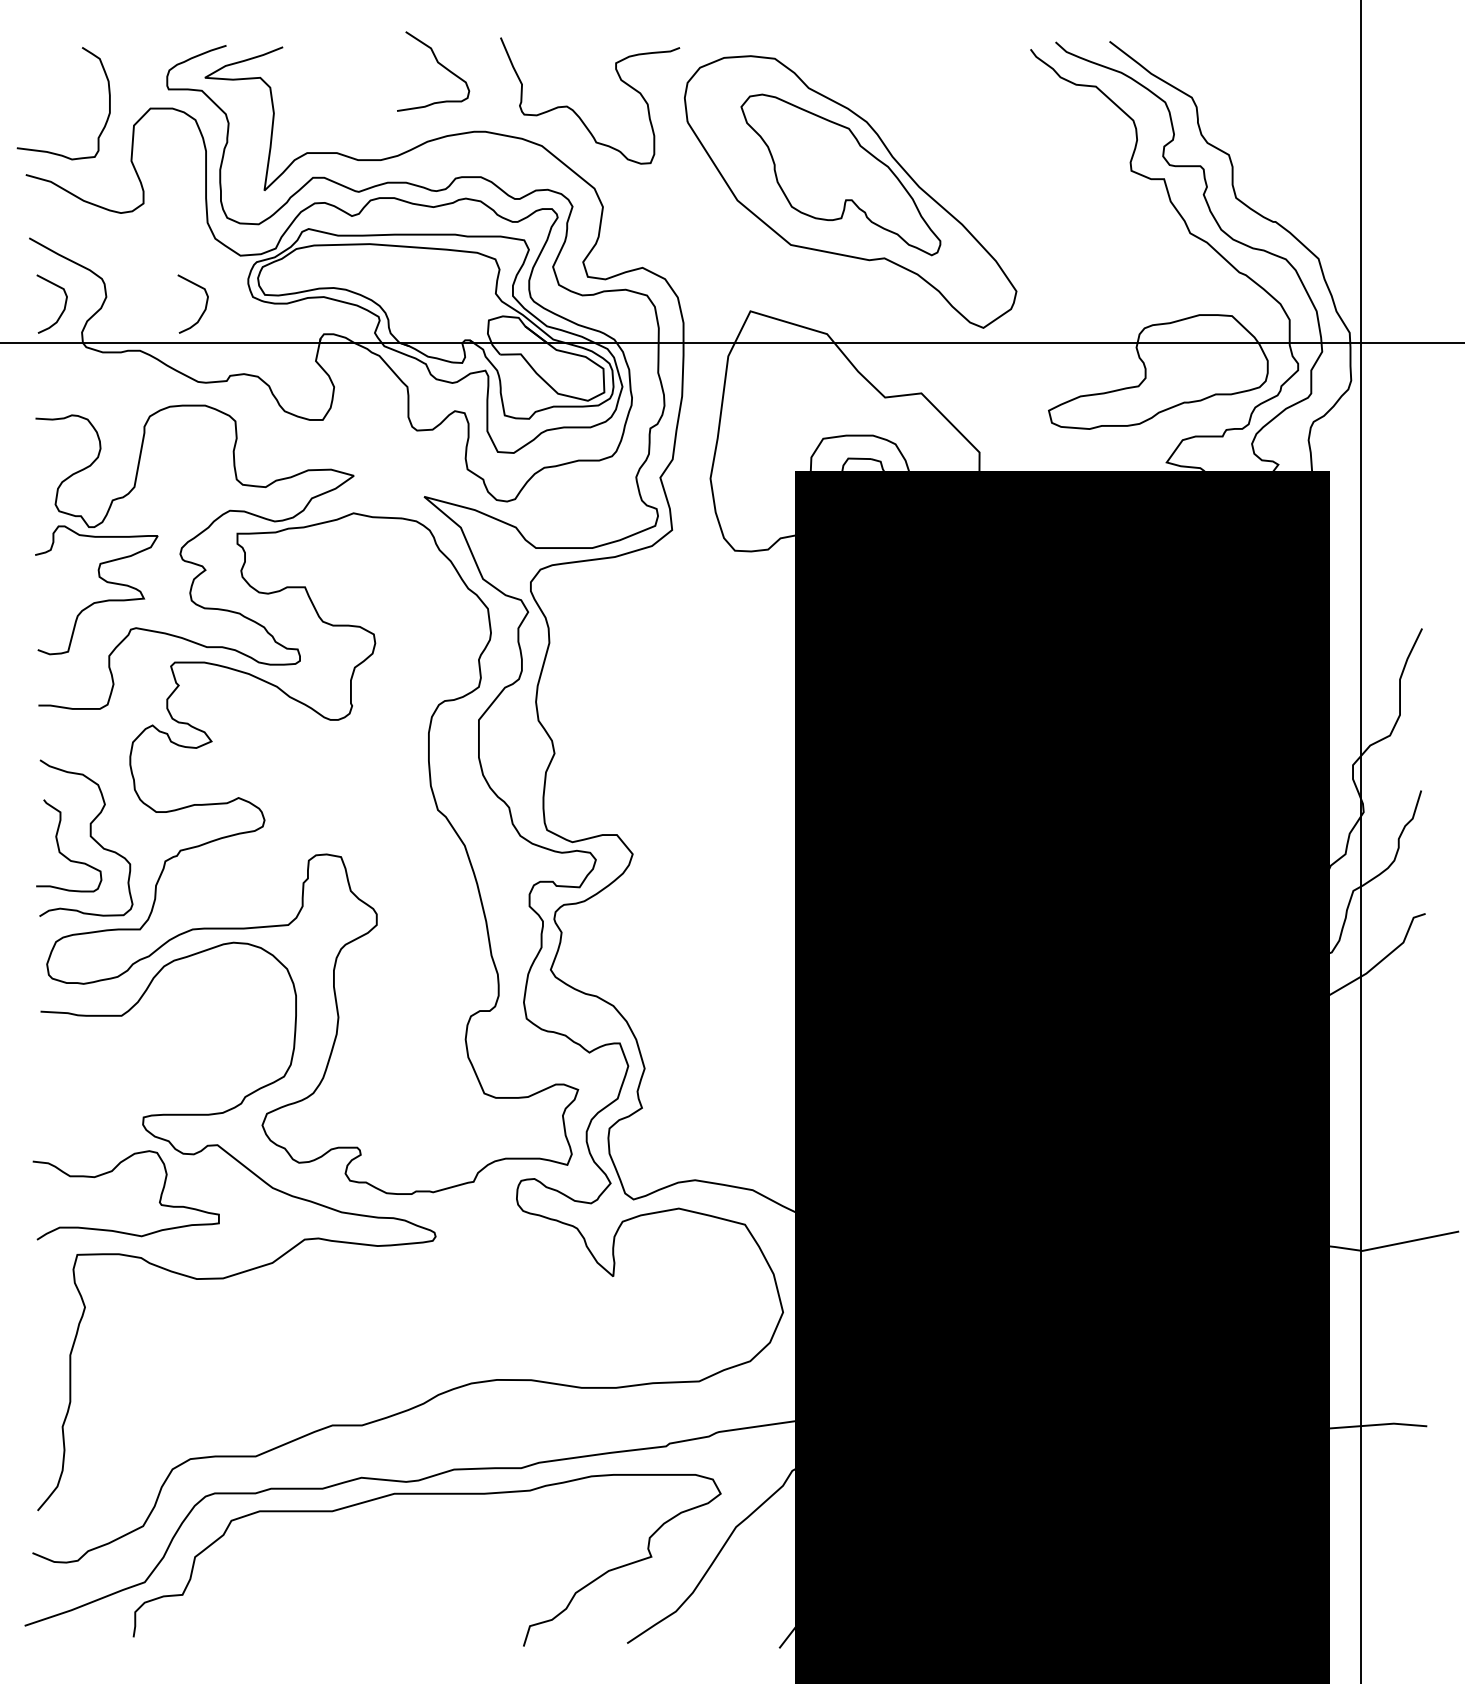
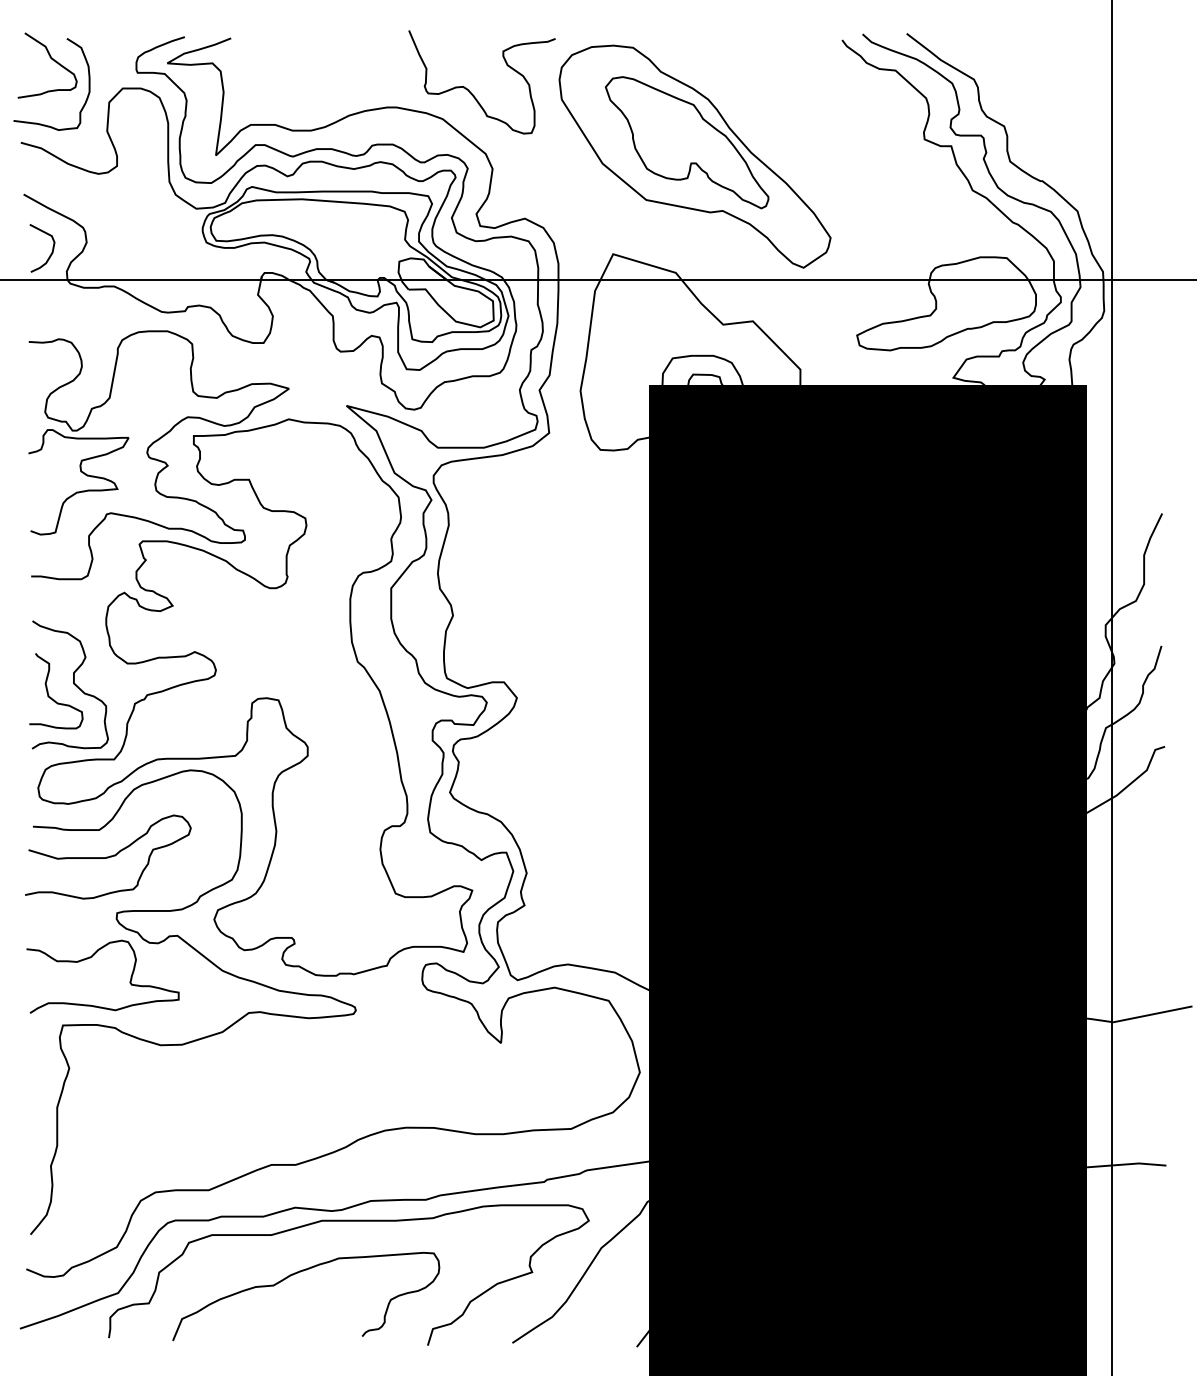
curve: (437, 63) -> (50, 59), moved
curve: (205, 303) -> (167, 247), removed
curve: (132, 1048) -> (108, 856), added
curve: (361, 1559) -> (295, 1274), added

